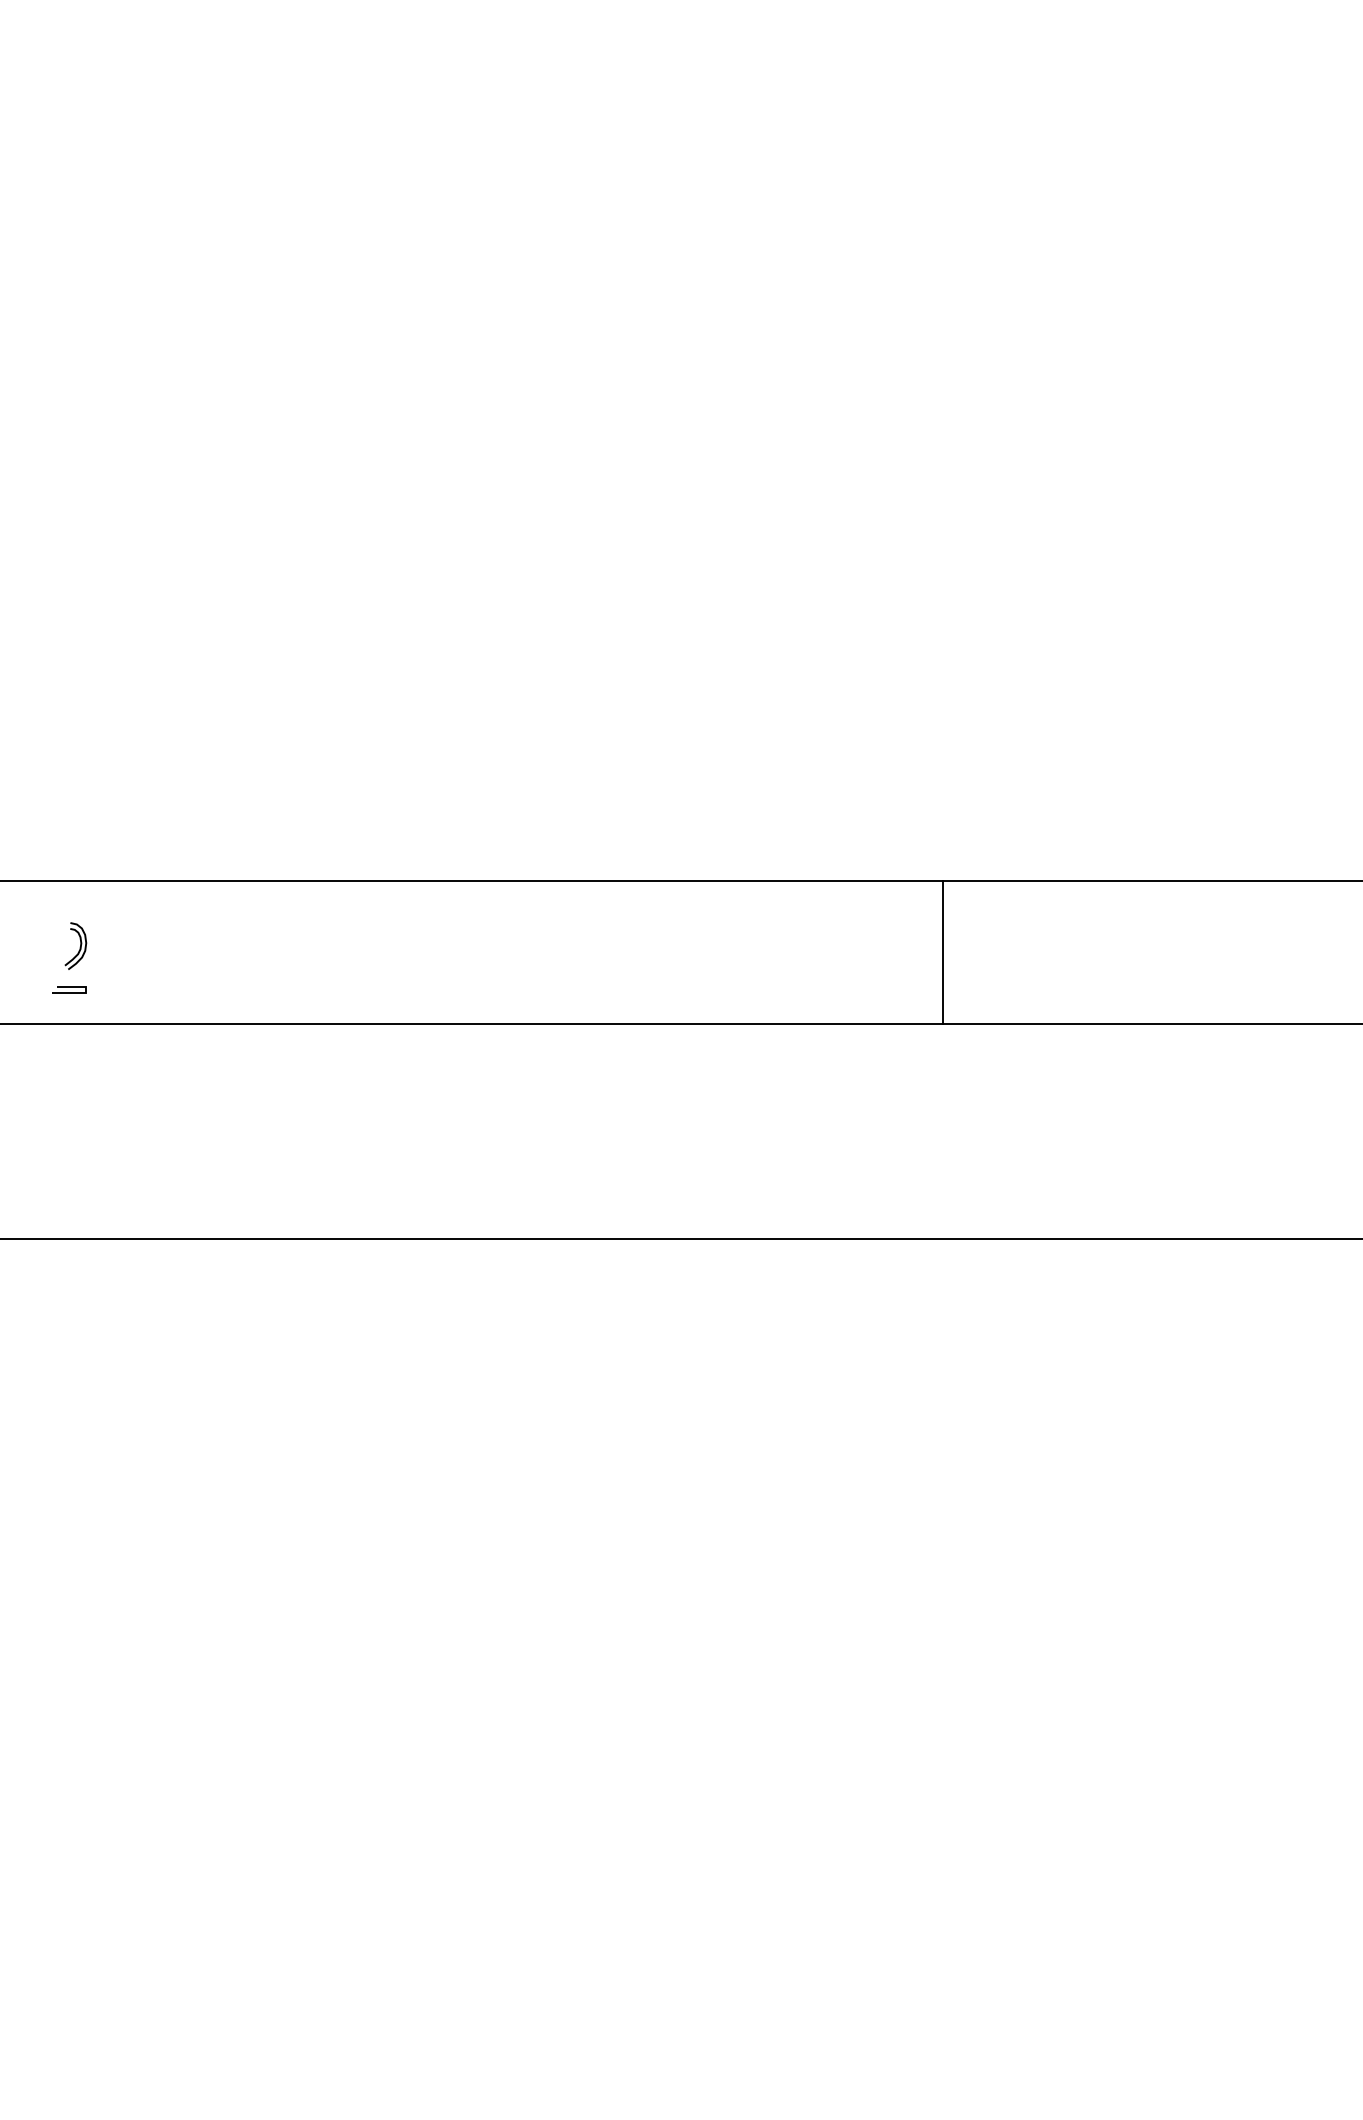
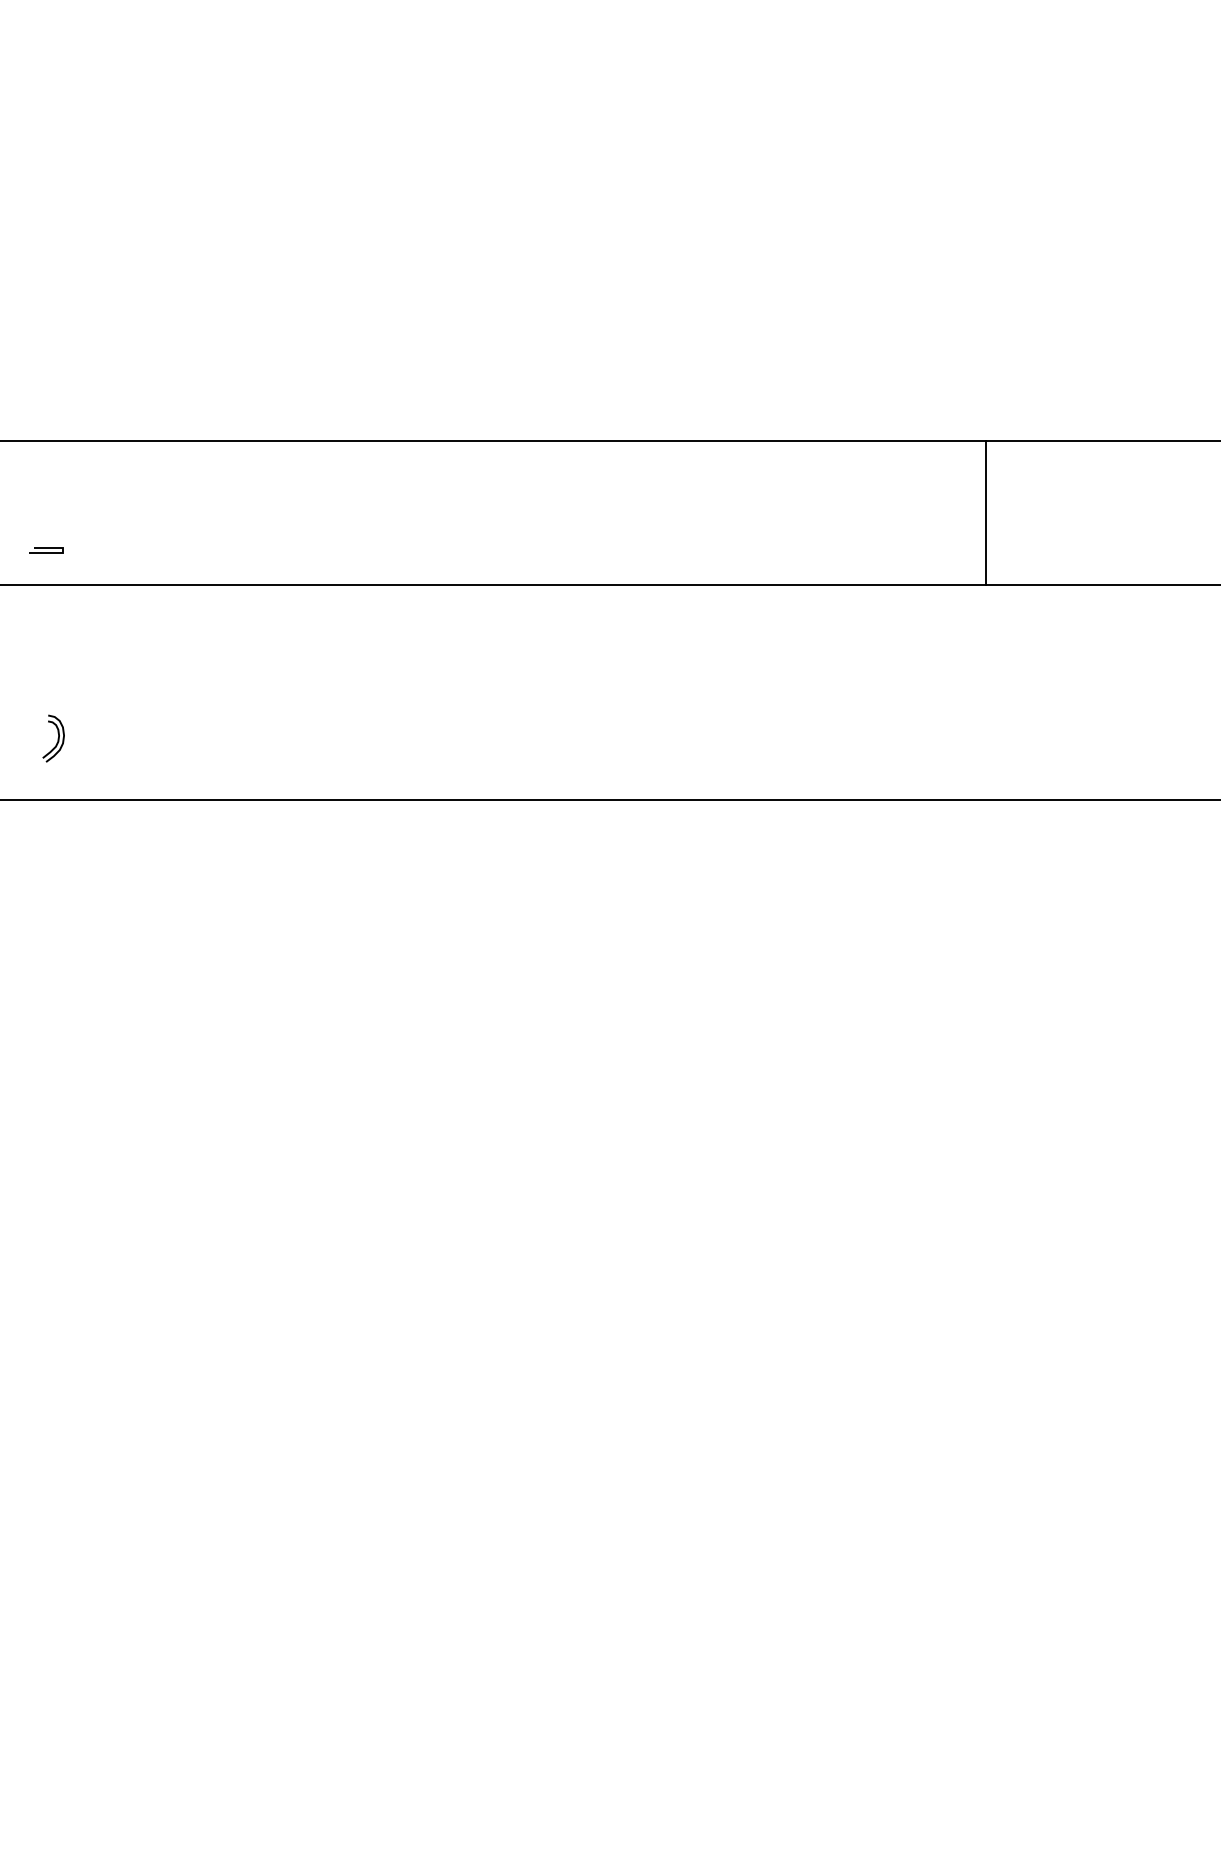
part: (75, 945) -> (53, 737), moved
line: (942, 952) -> (985, 512), moved

